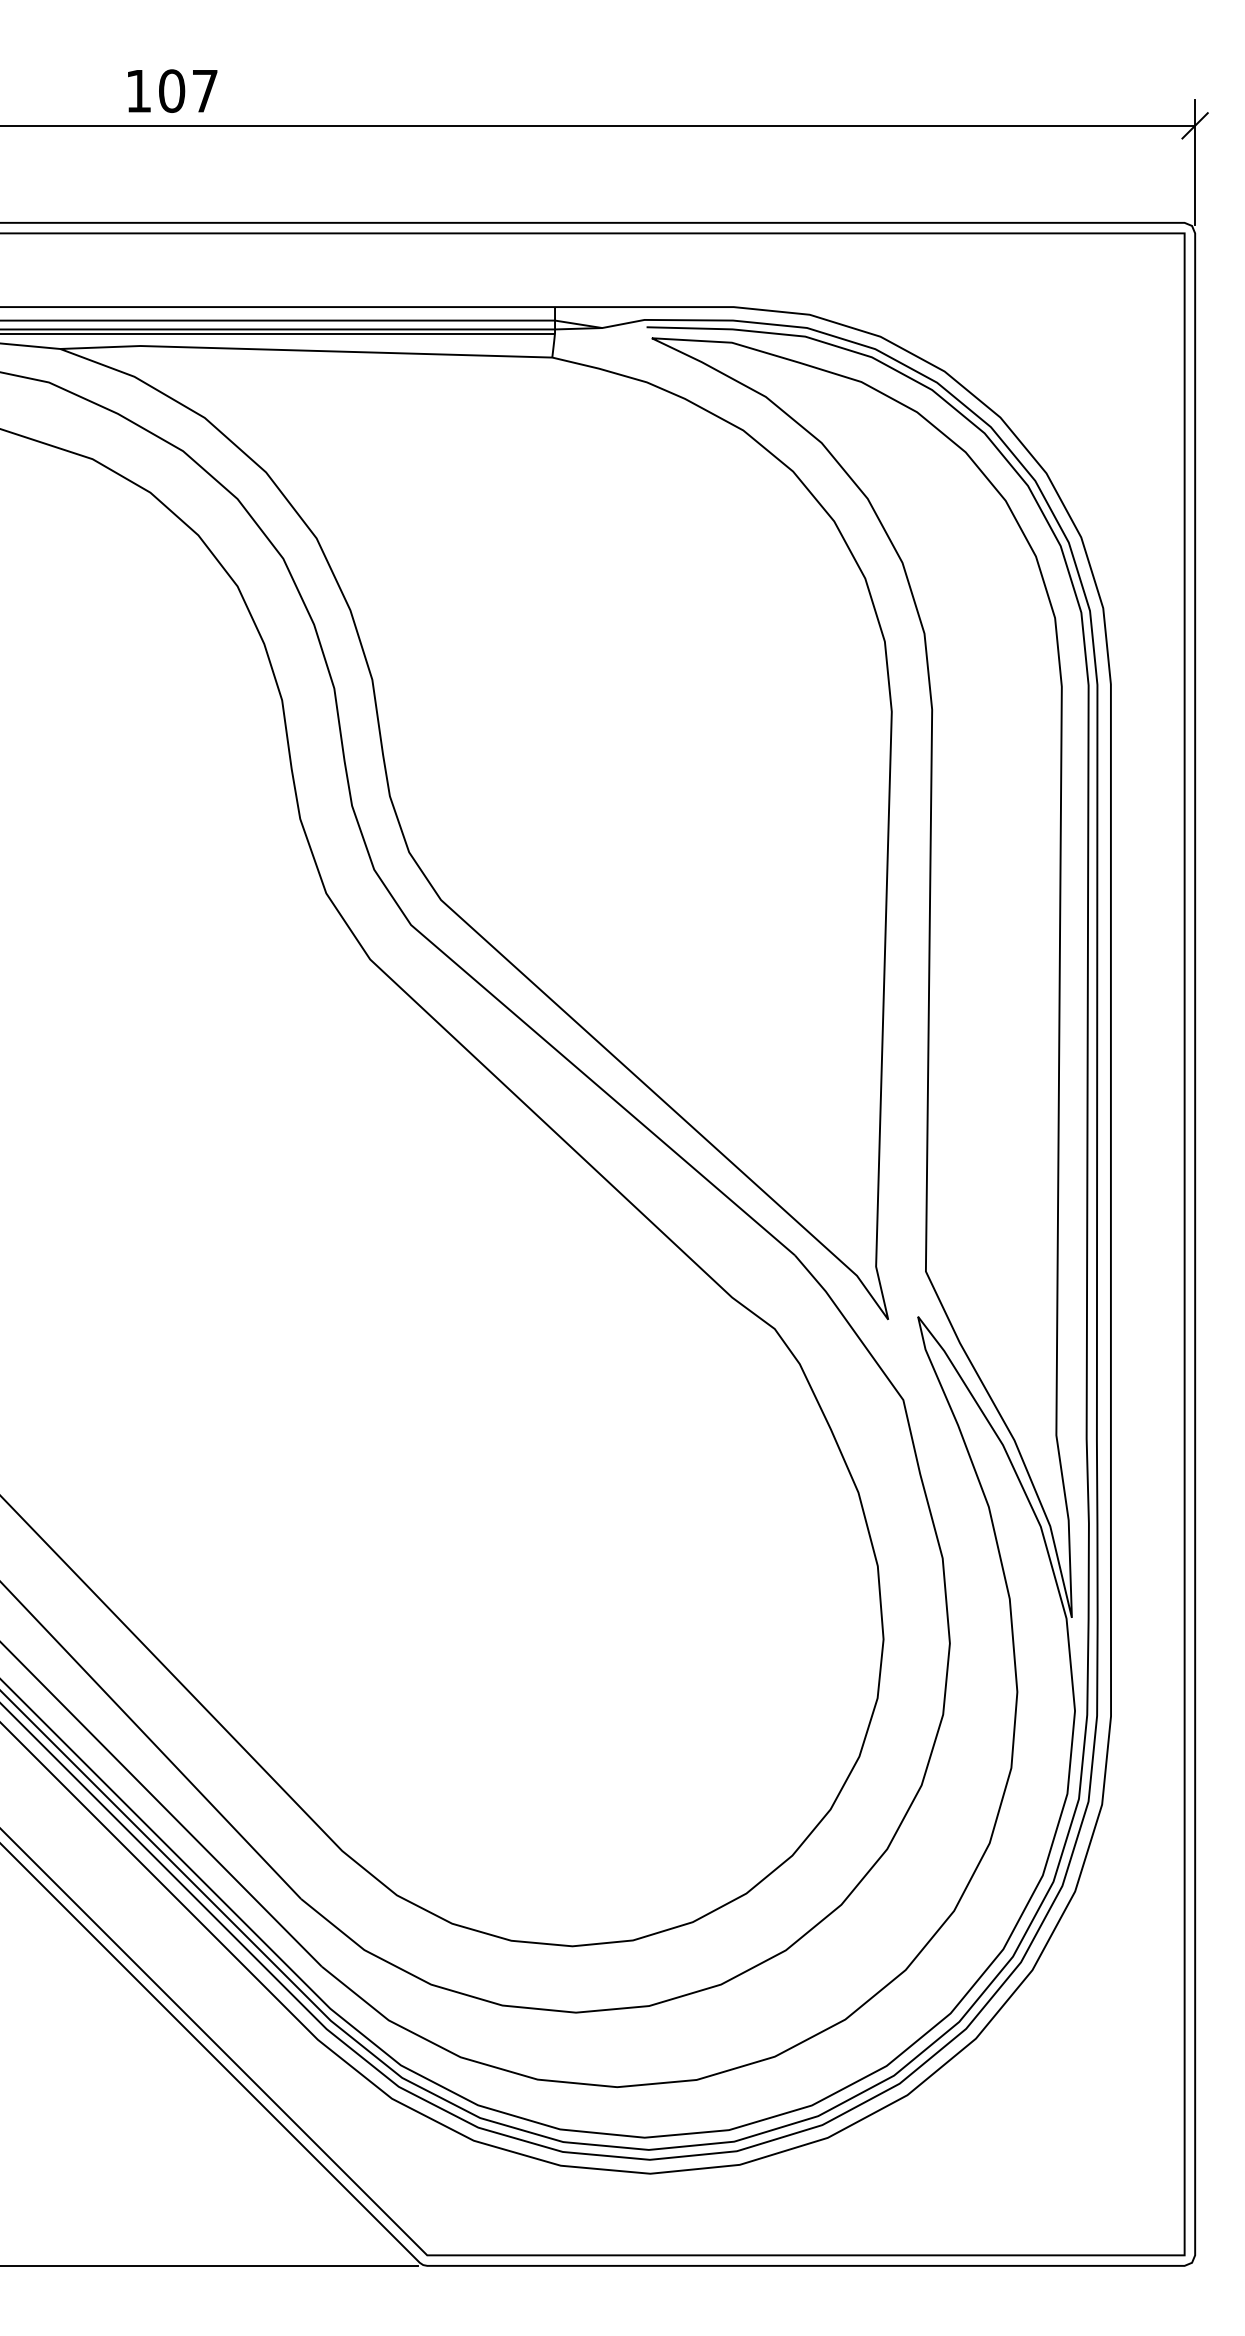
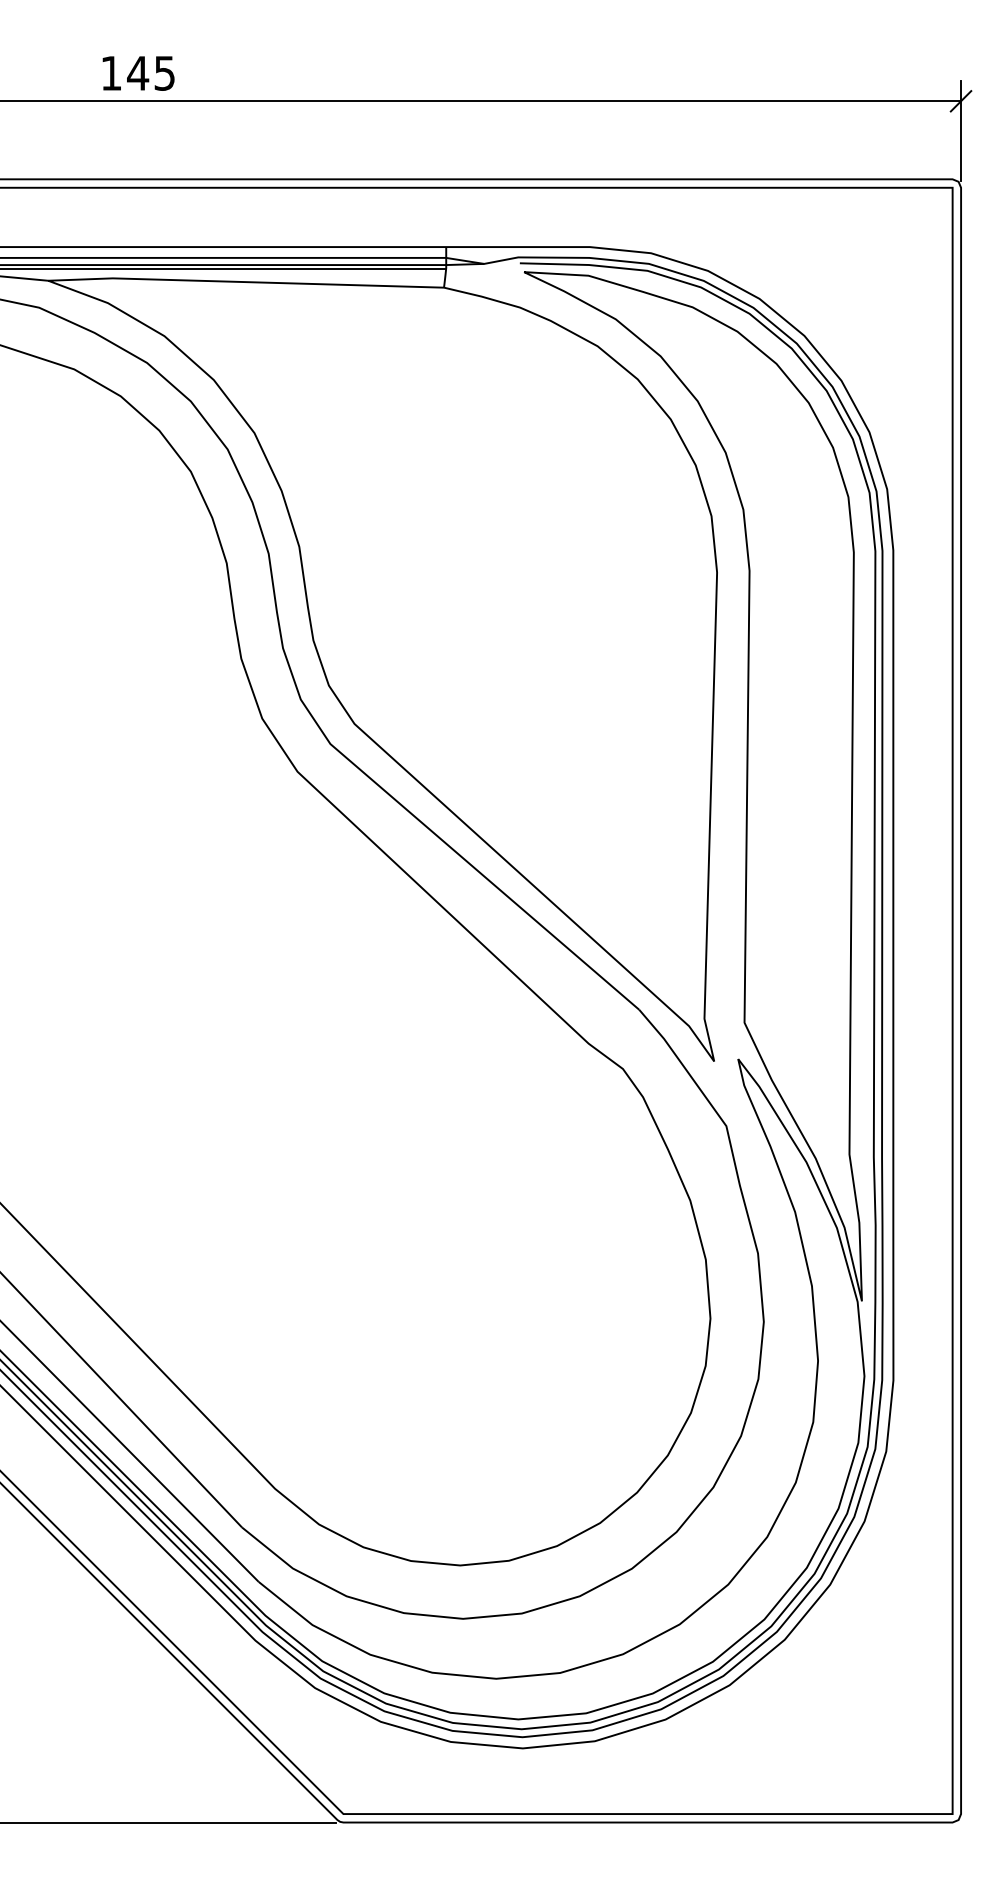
text: (187, 91) -> (150, 73), 107 -> 145

